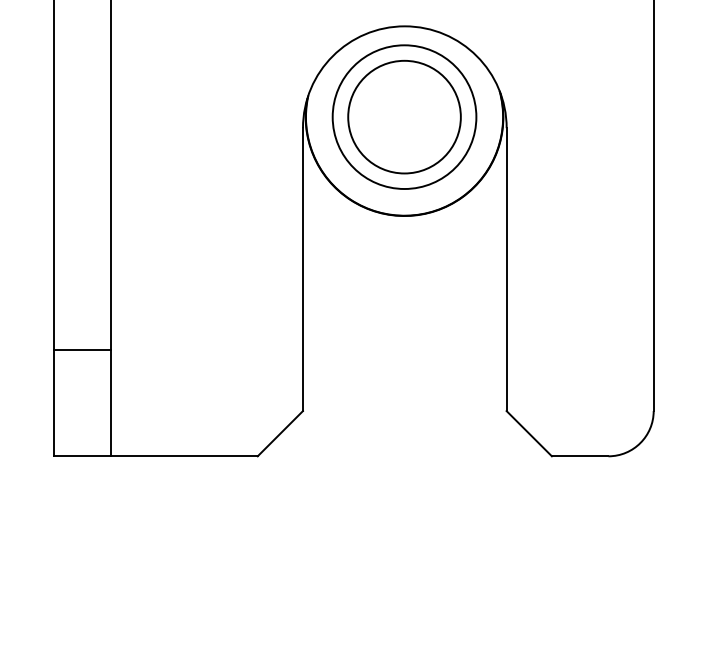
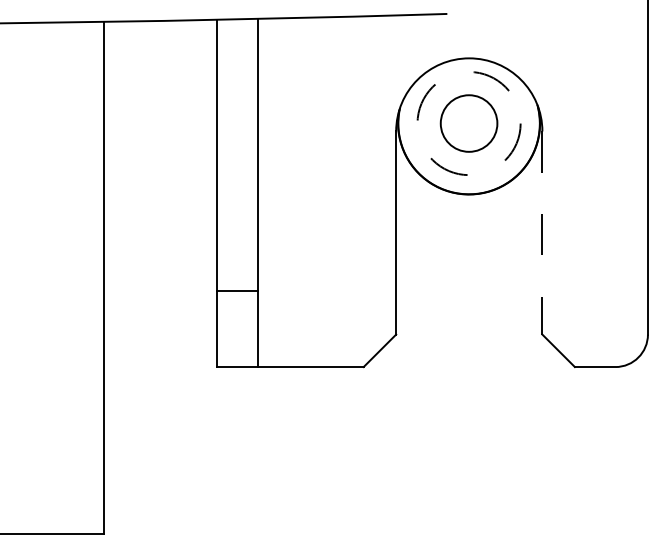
circle: (403, 117) -> (468, 123), size x0.7
circle: (403, 117) -> (468, 123), solid -> dashed
line: (506, 270) -> (542, 233), solid -> dashed

